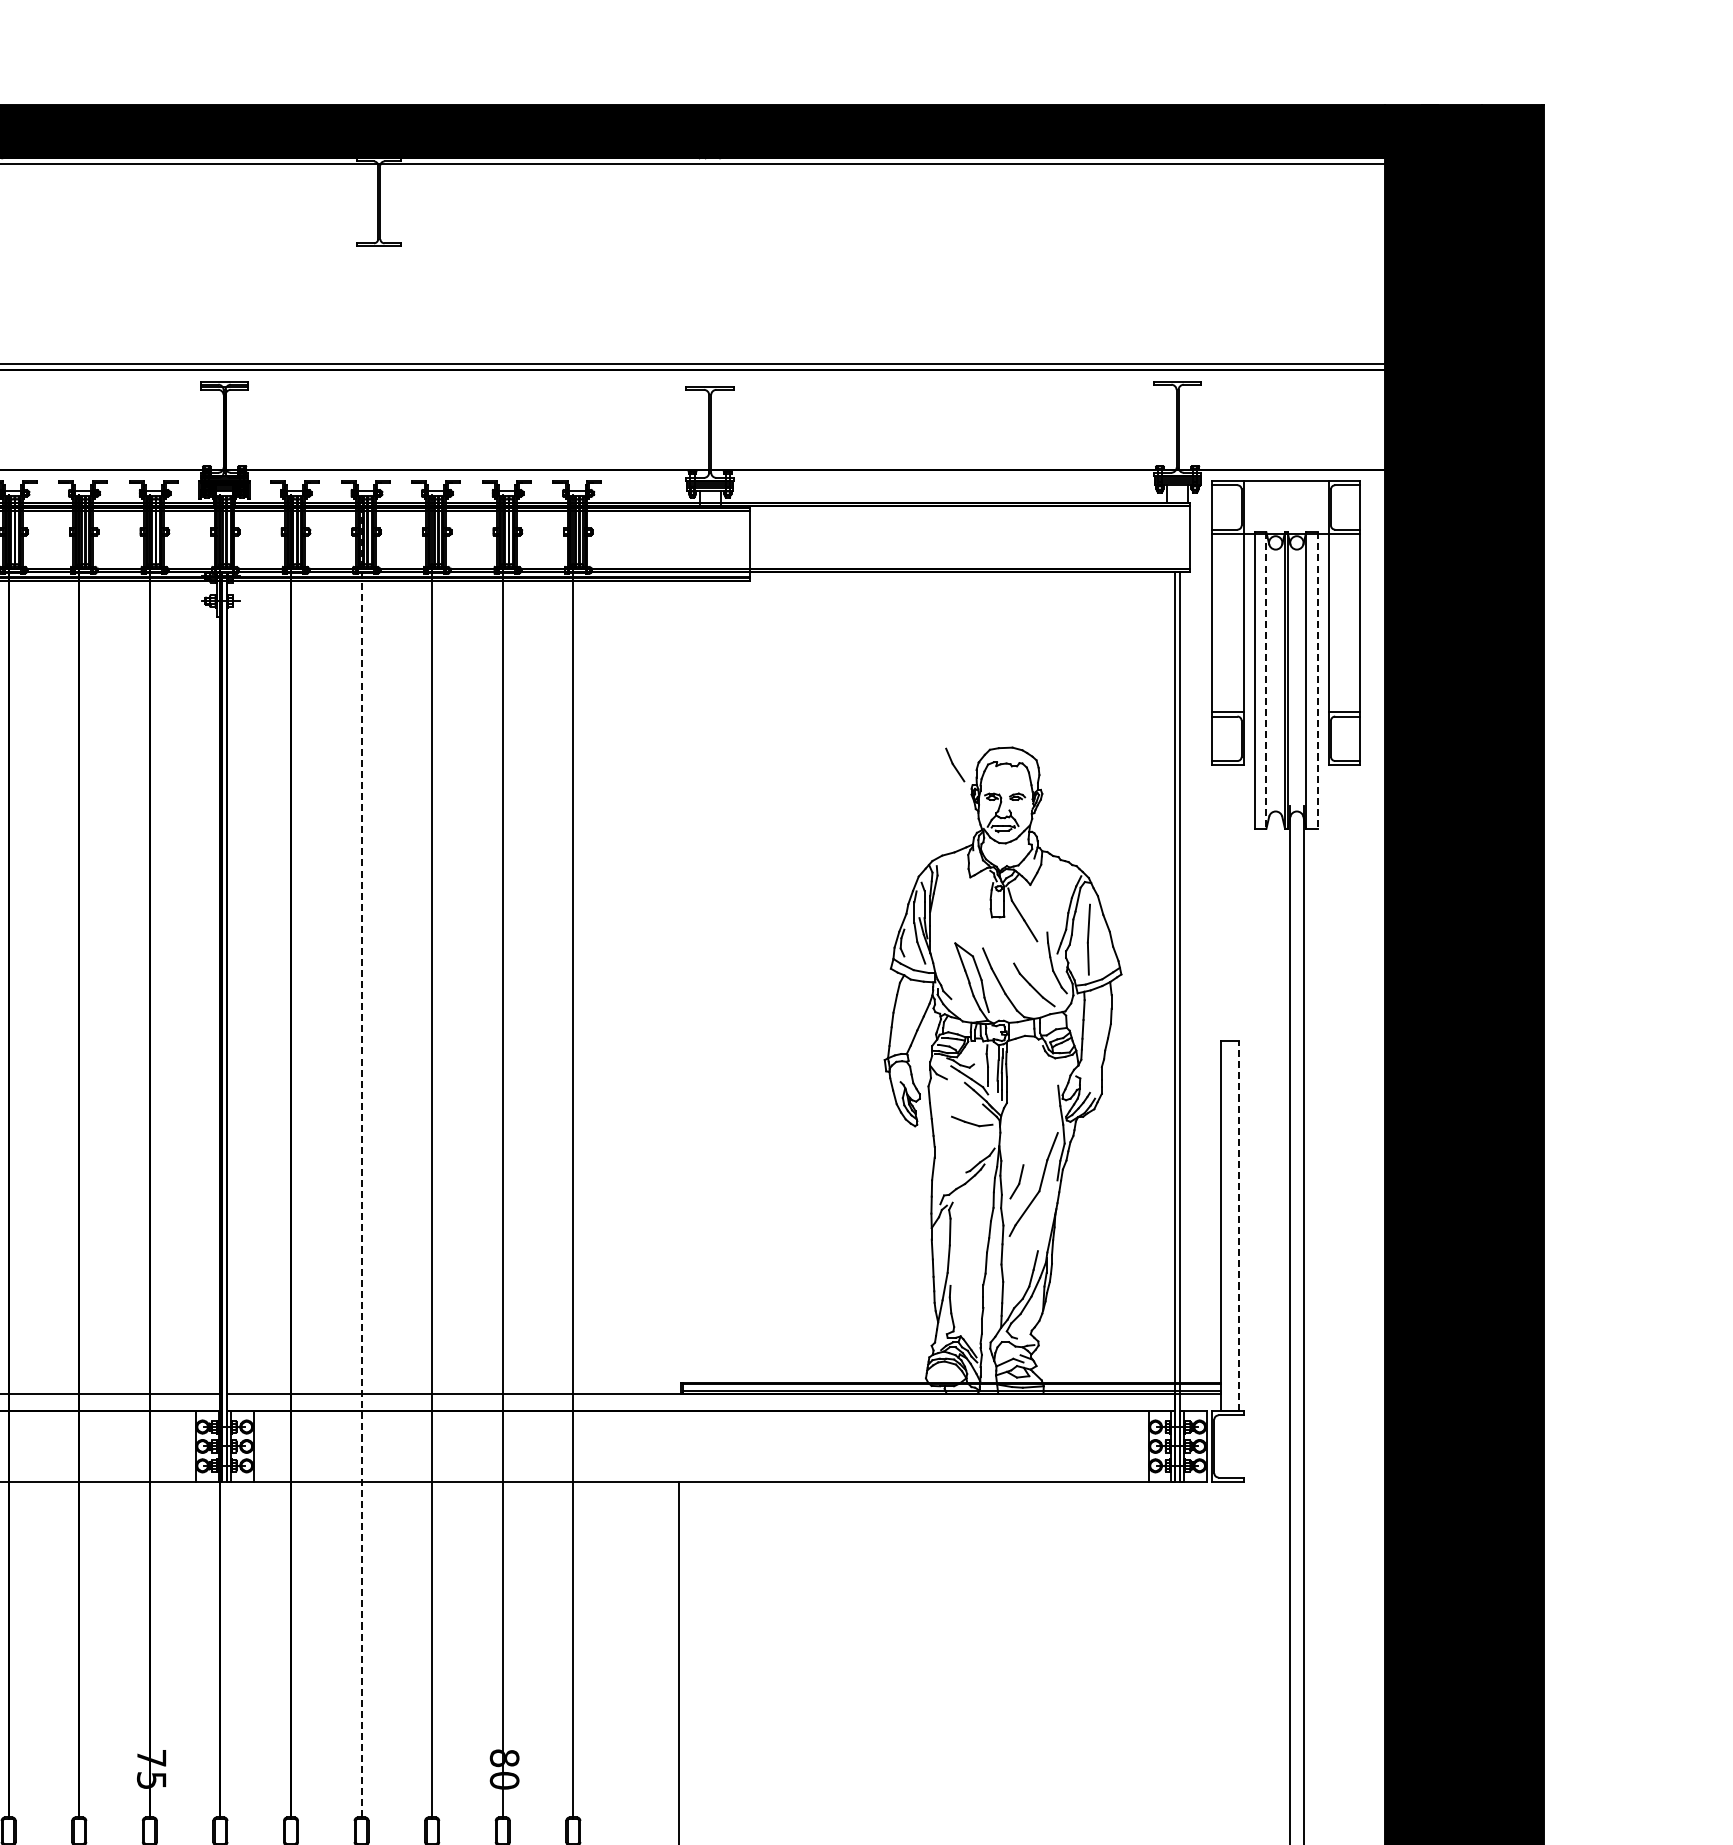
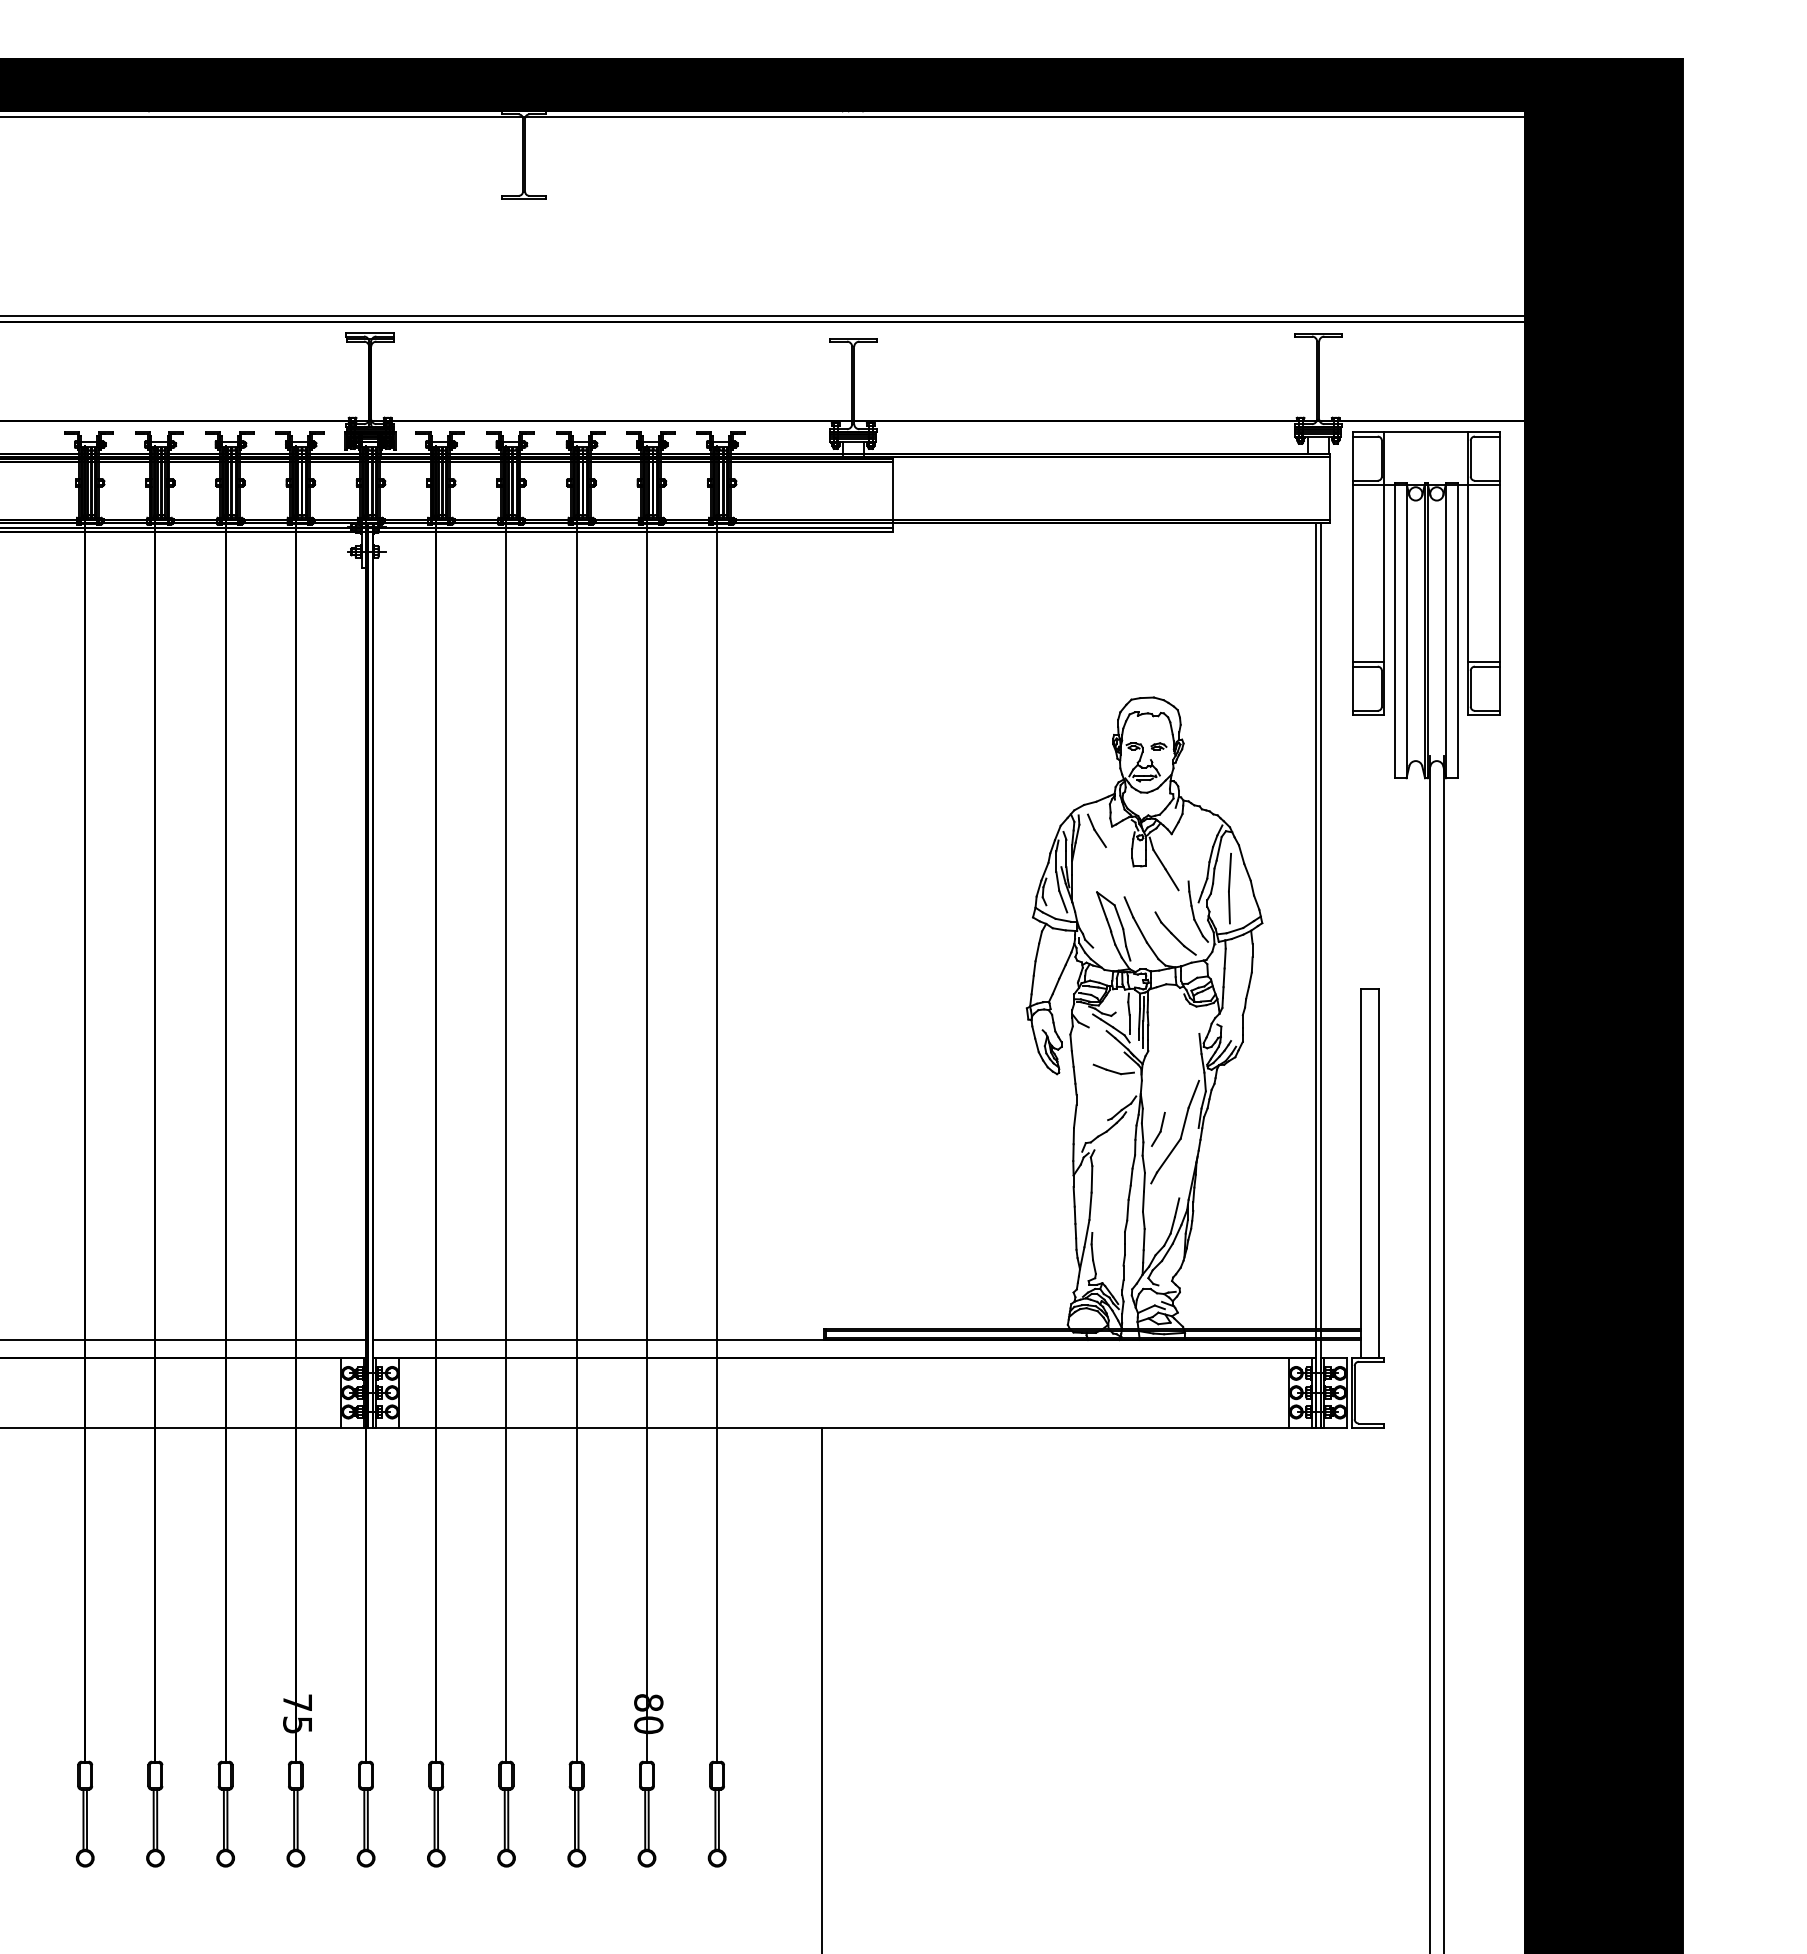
line: (1266, 681) -> (1406, 631), dashed -> solid
line: (1317, 681) -> (1457, 631), dashed -> solid
part: (954, 764) -> (1096, 830), moved
line: (361, 1156) -> (506, 1104), dashed -> solid
line: (1238, 1225) -> (1378, 1172), dashed -> solid

